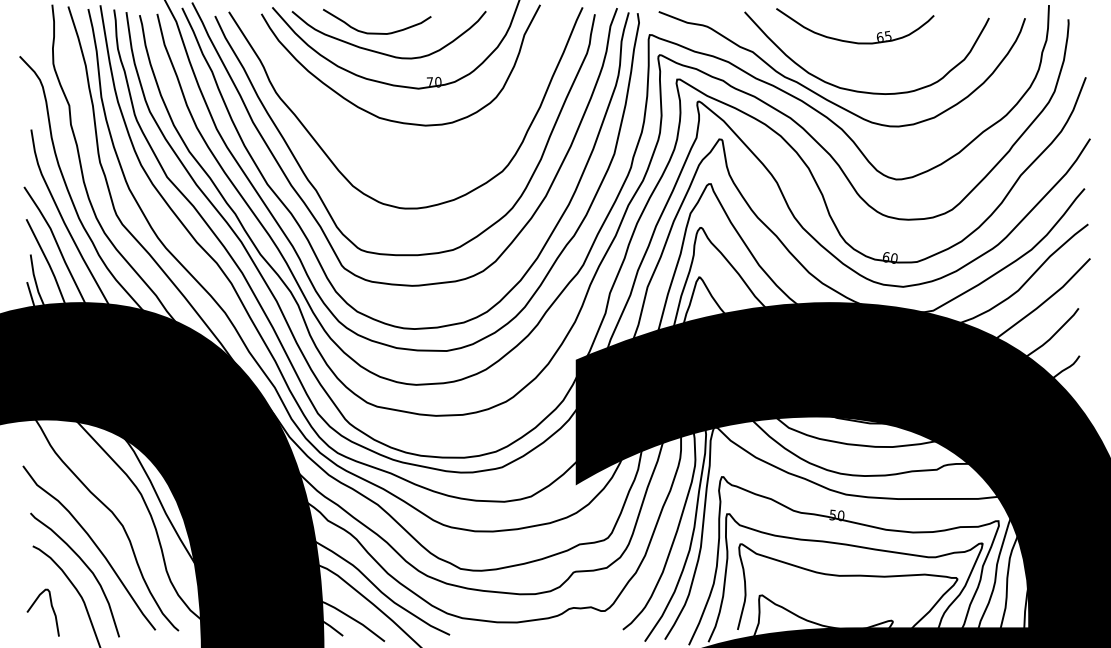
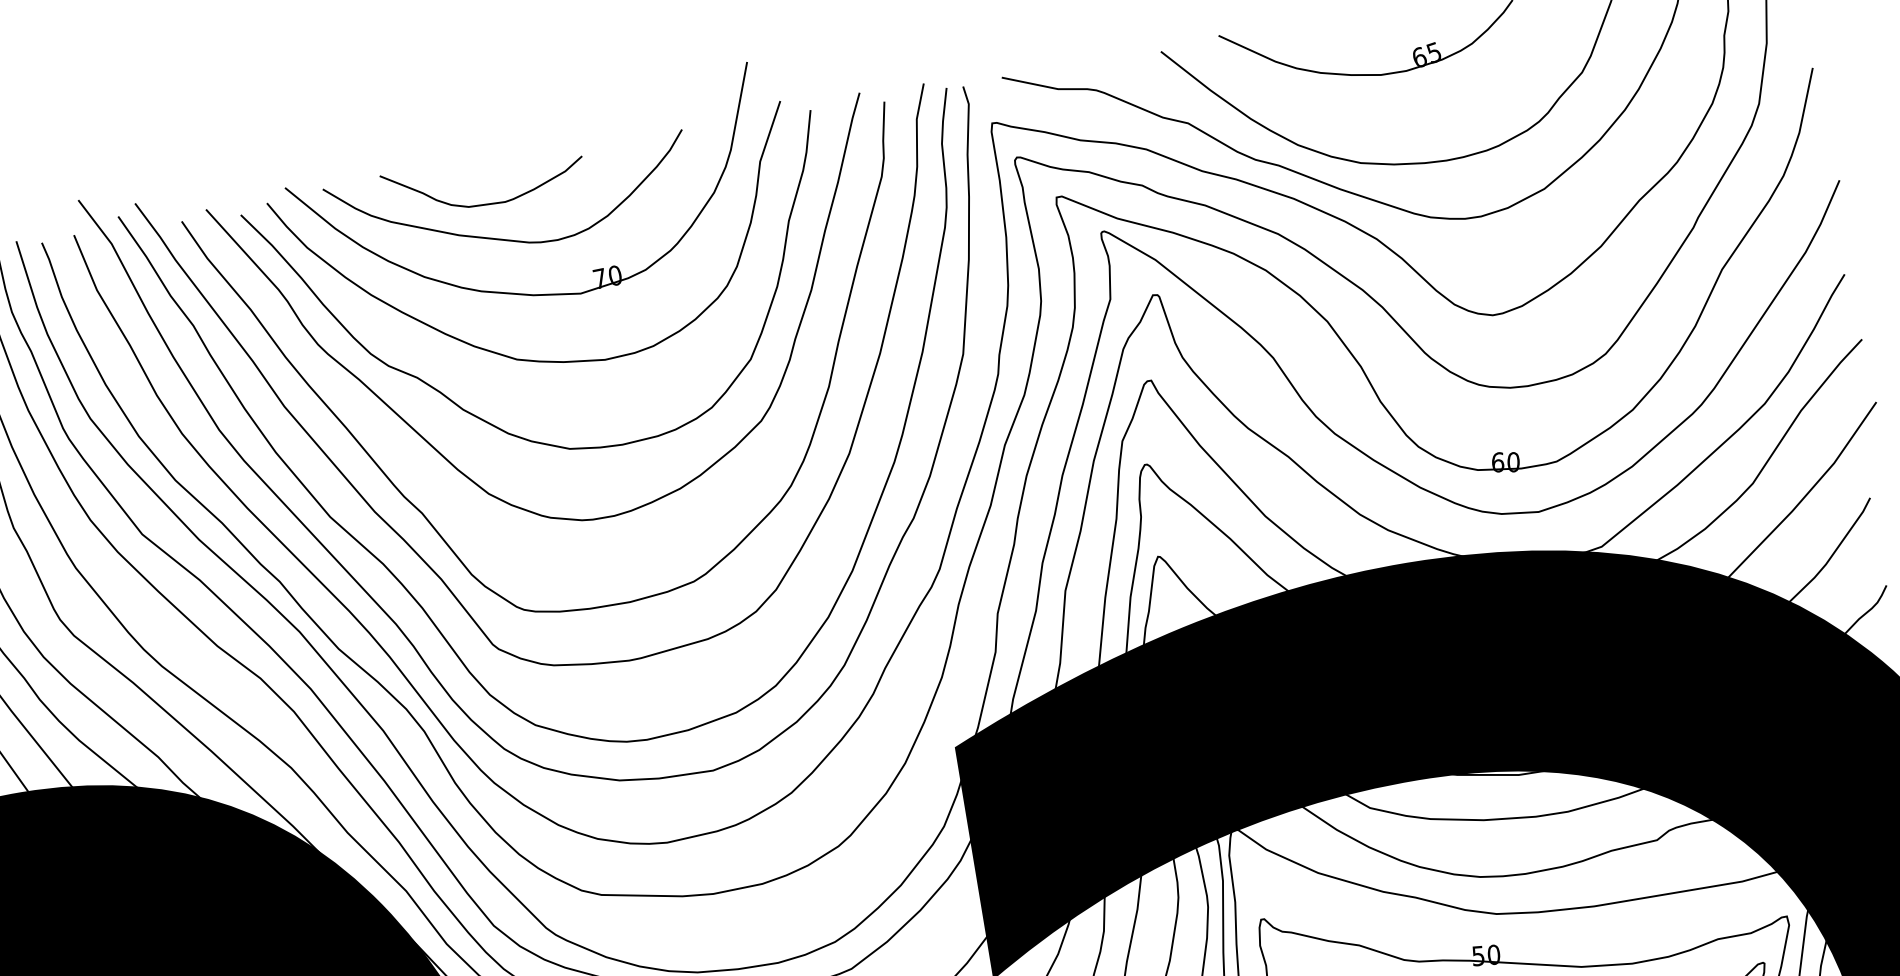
curve: (360, 148) -> (491, 422), added

